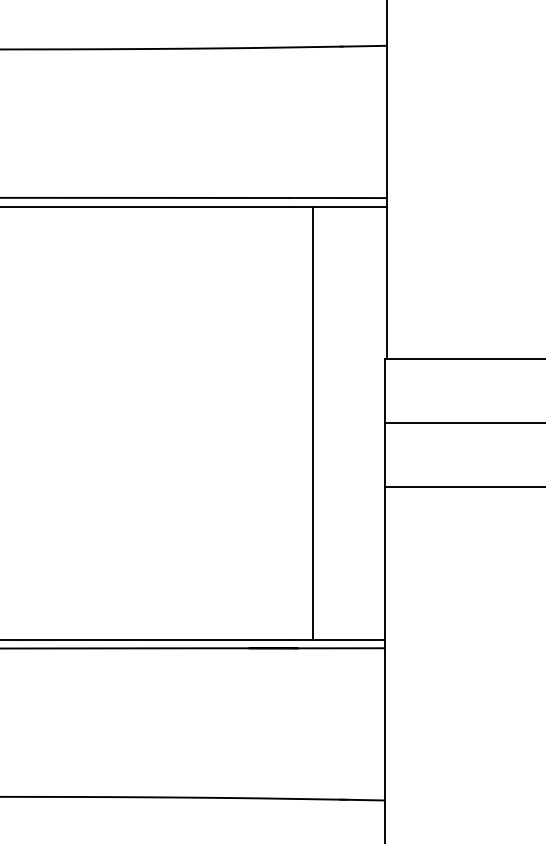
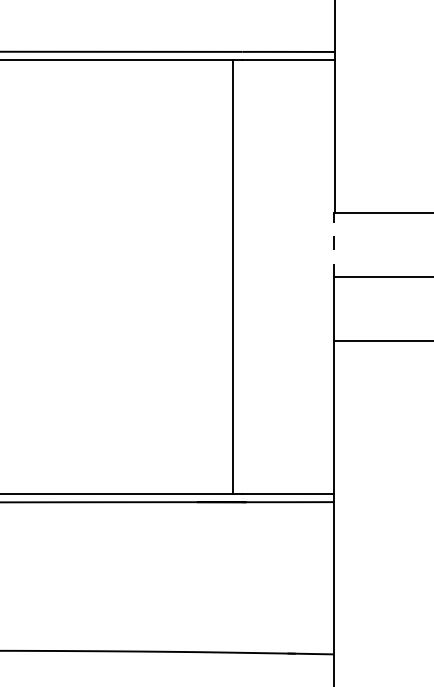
line: (385, 390) -> (333, 244), solid -> dashed
line: (313, 422) -> (233, 276), moved

